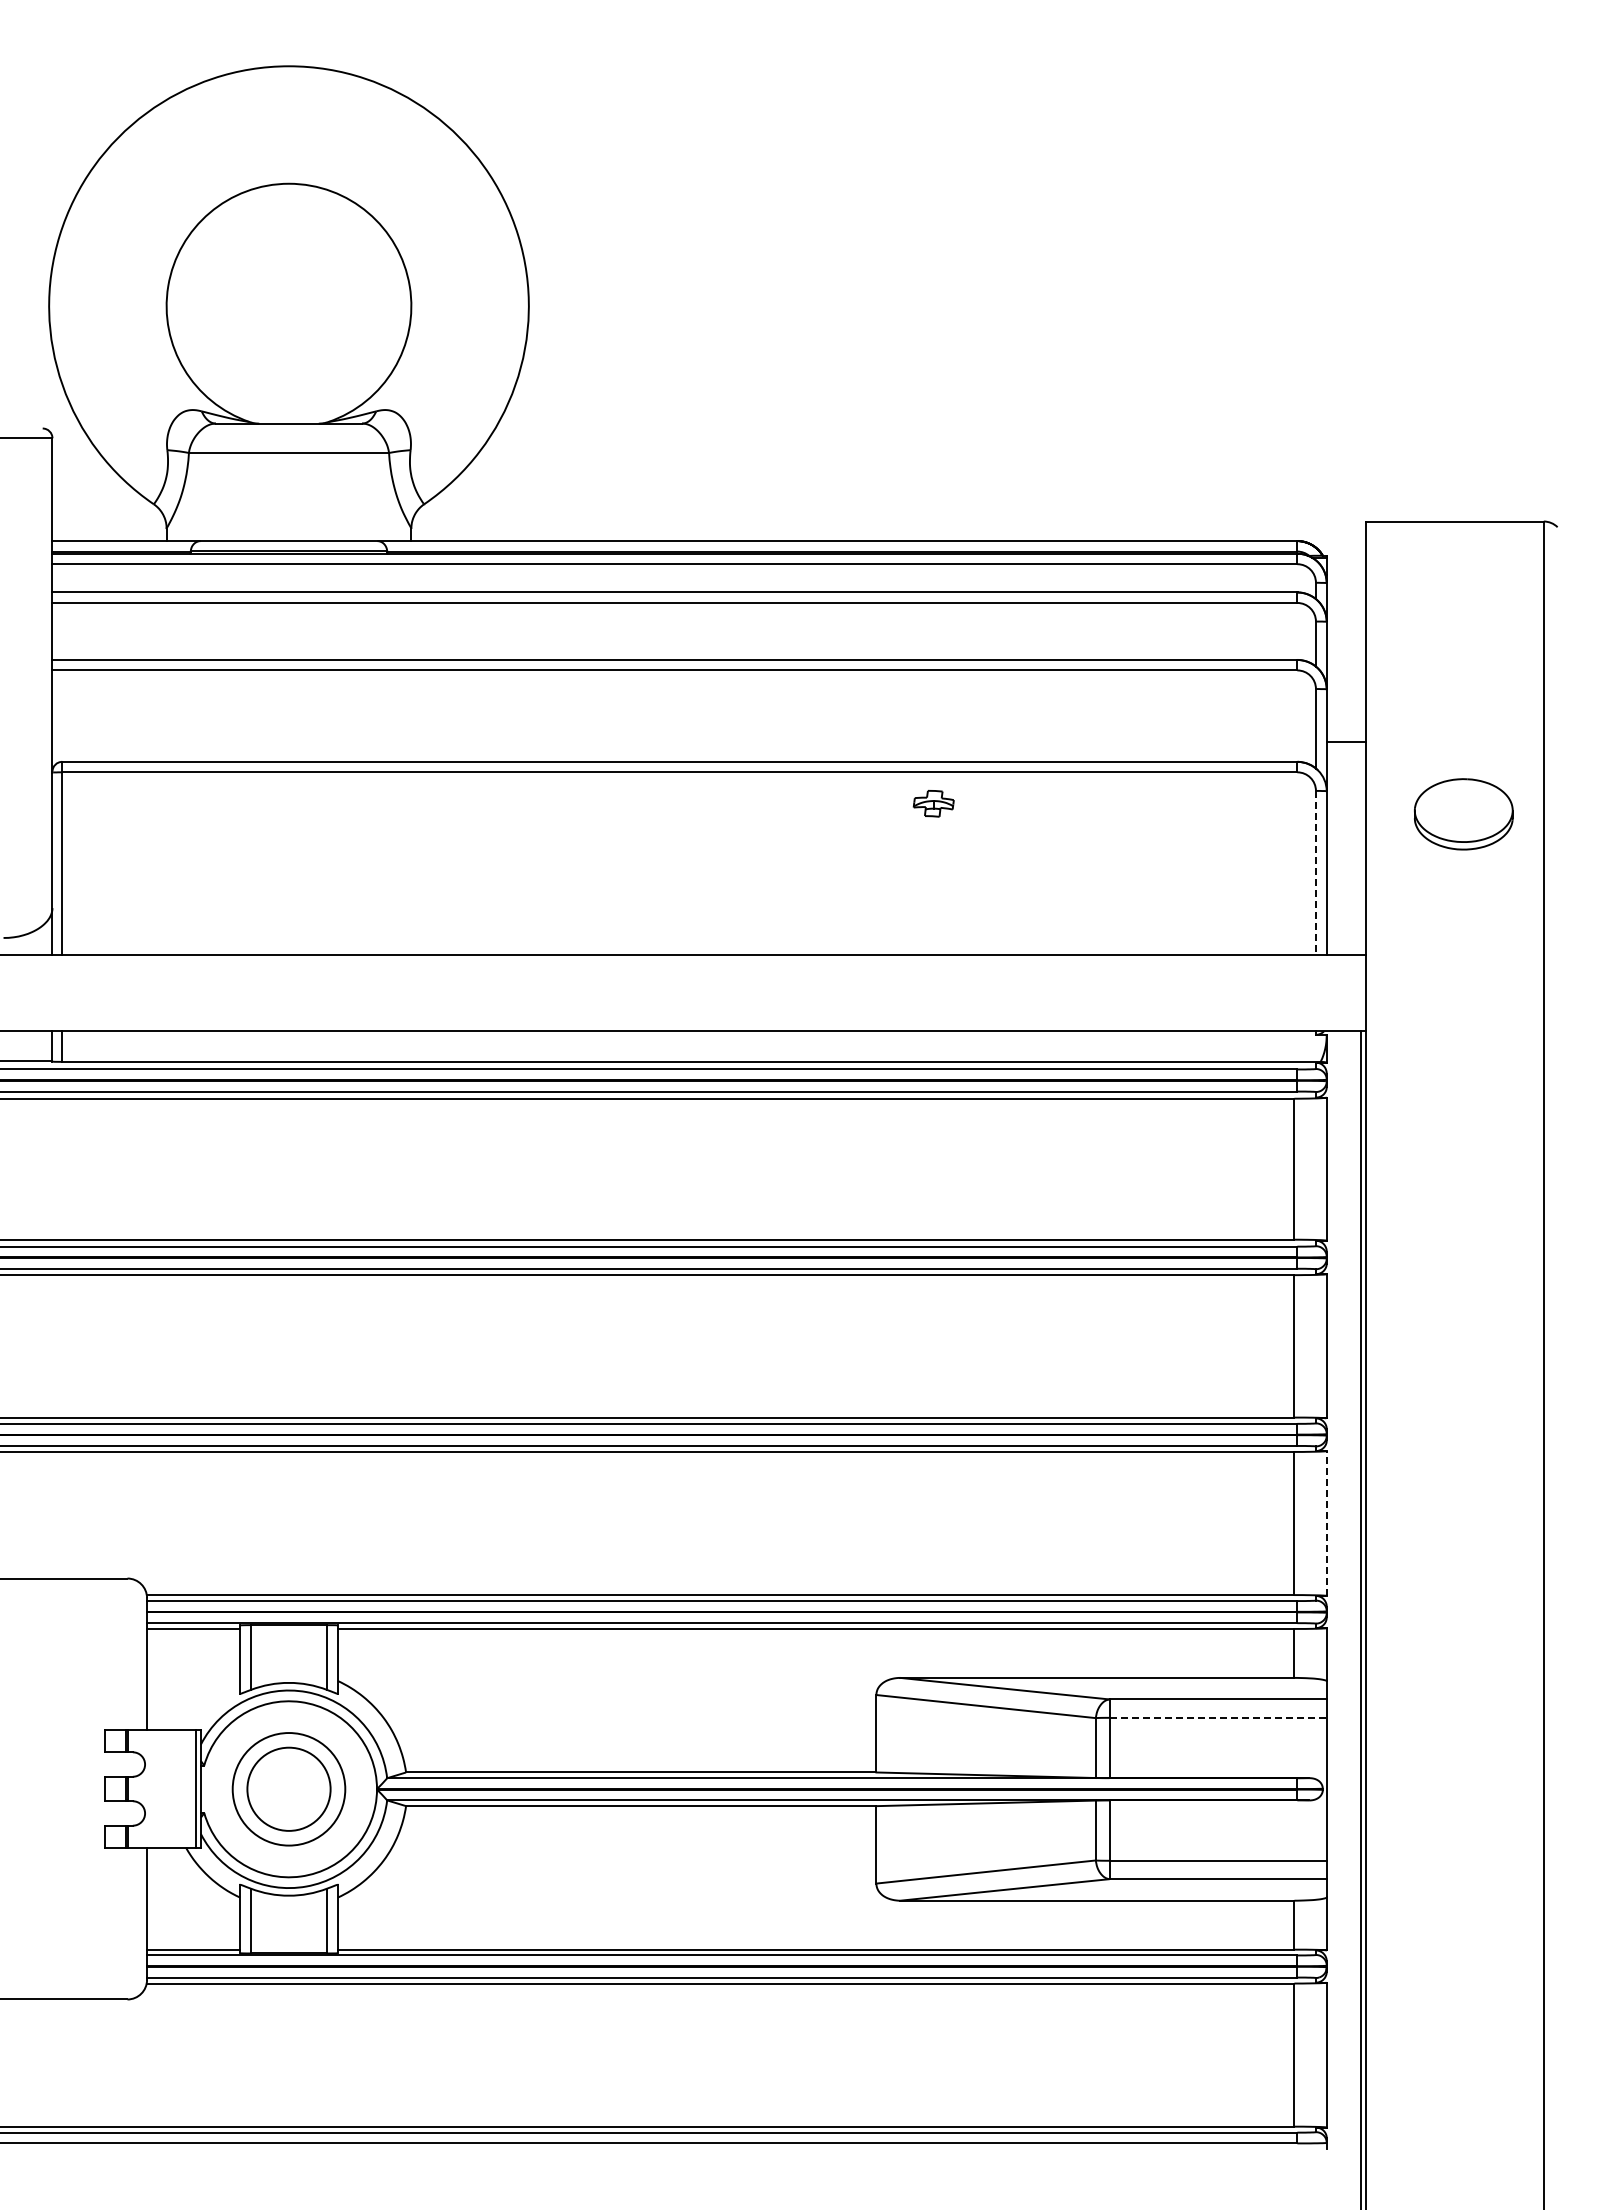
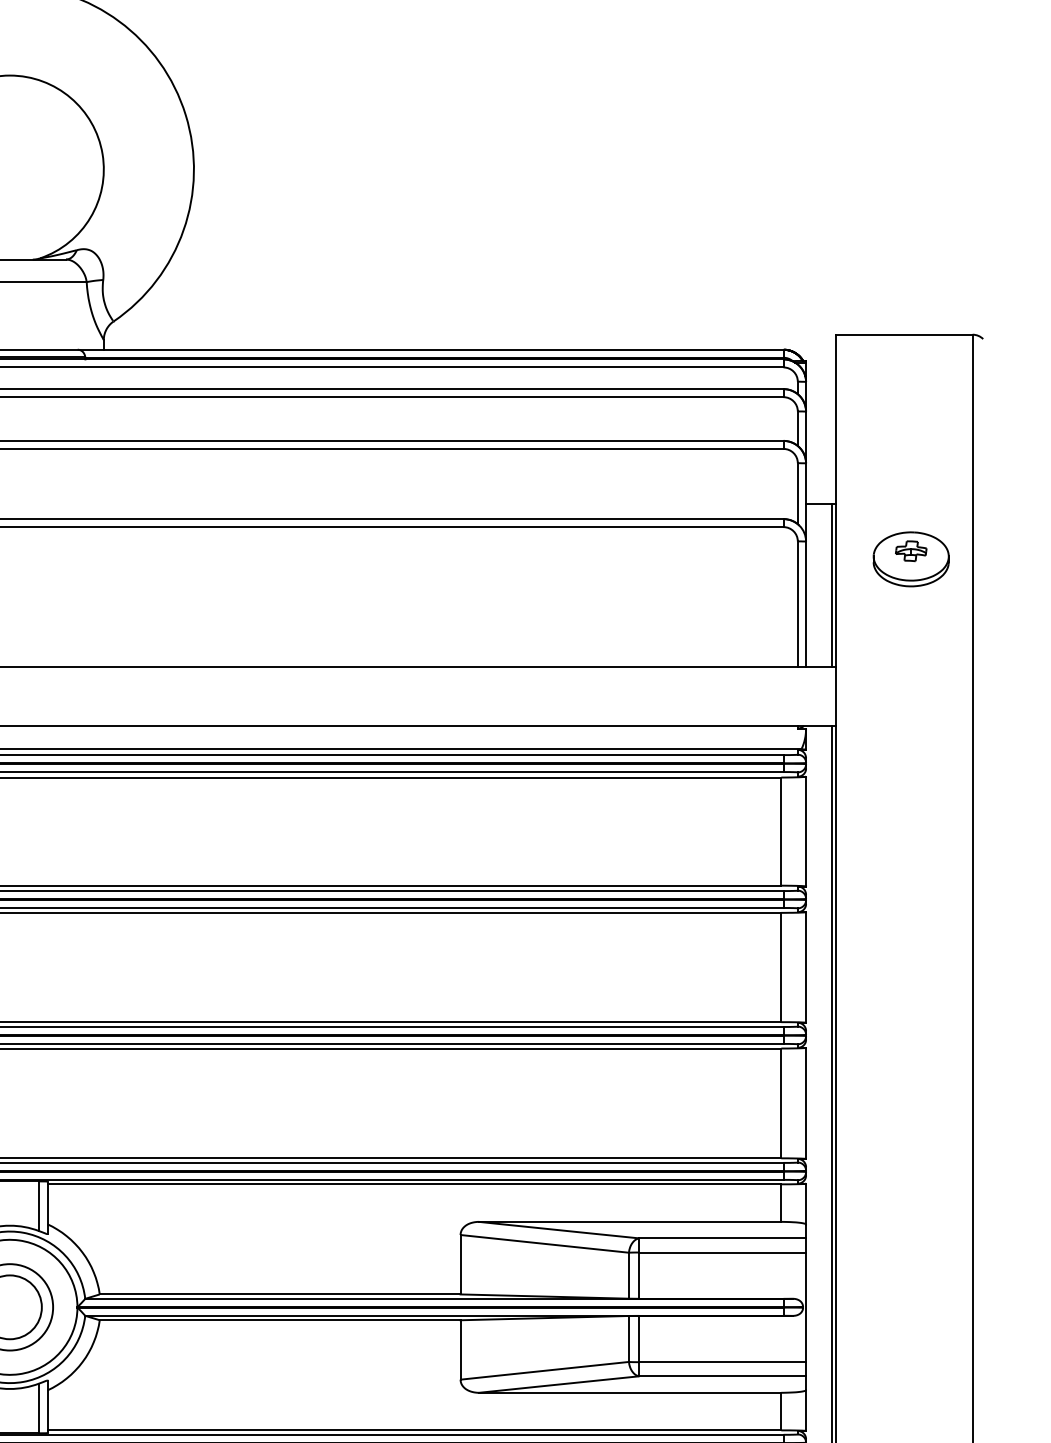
part: (933, 803) -> (911, 551), moved
line: (1361, 848) -> (832, 585), added
line: (1315, 873) -> (797, 604), dashed -> solid
line: (1326, 1523) -> (805, 1103), dashed -> solid
line: (1218, 1717) -> (723, 1252), dashed -> solid

